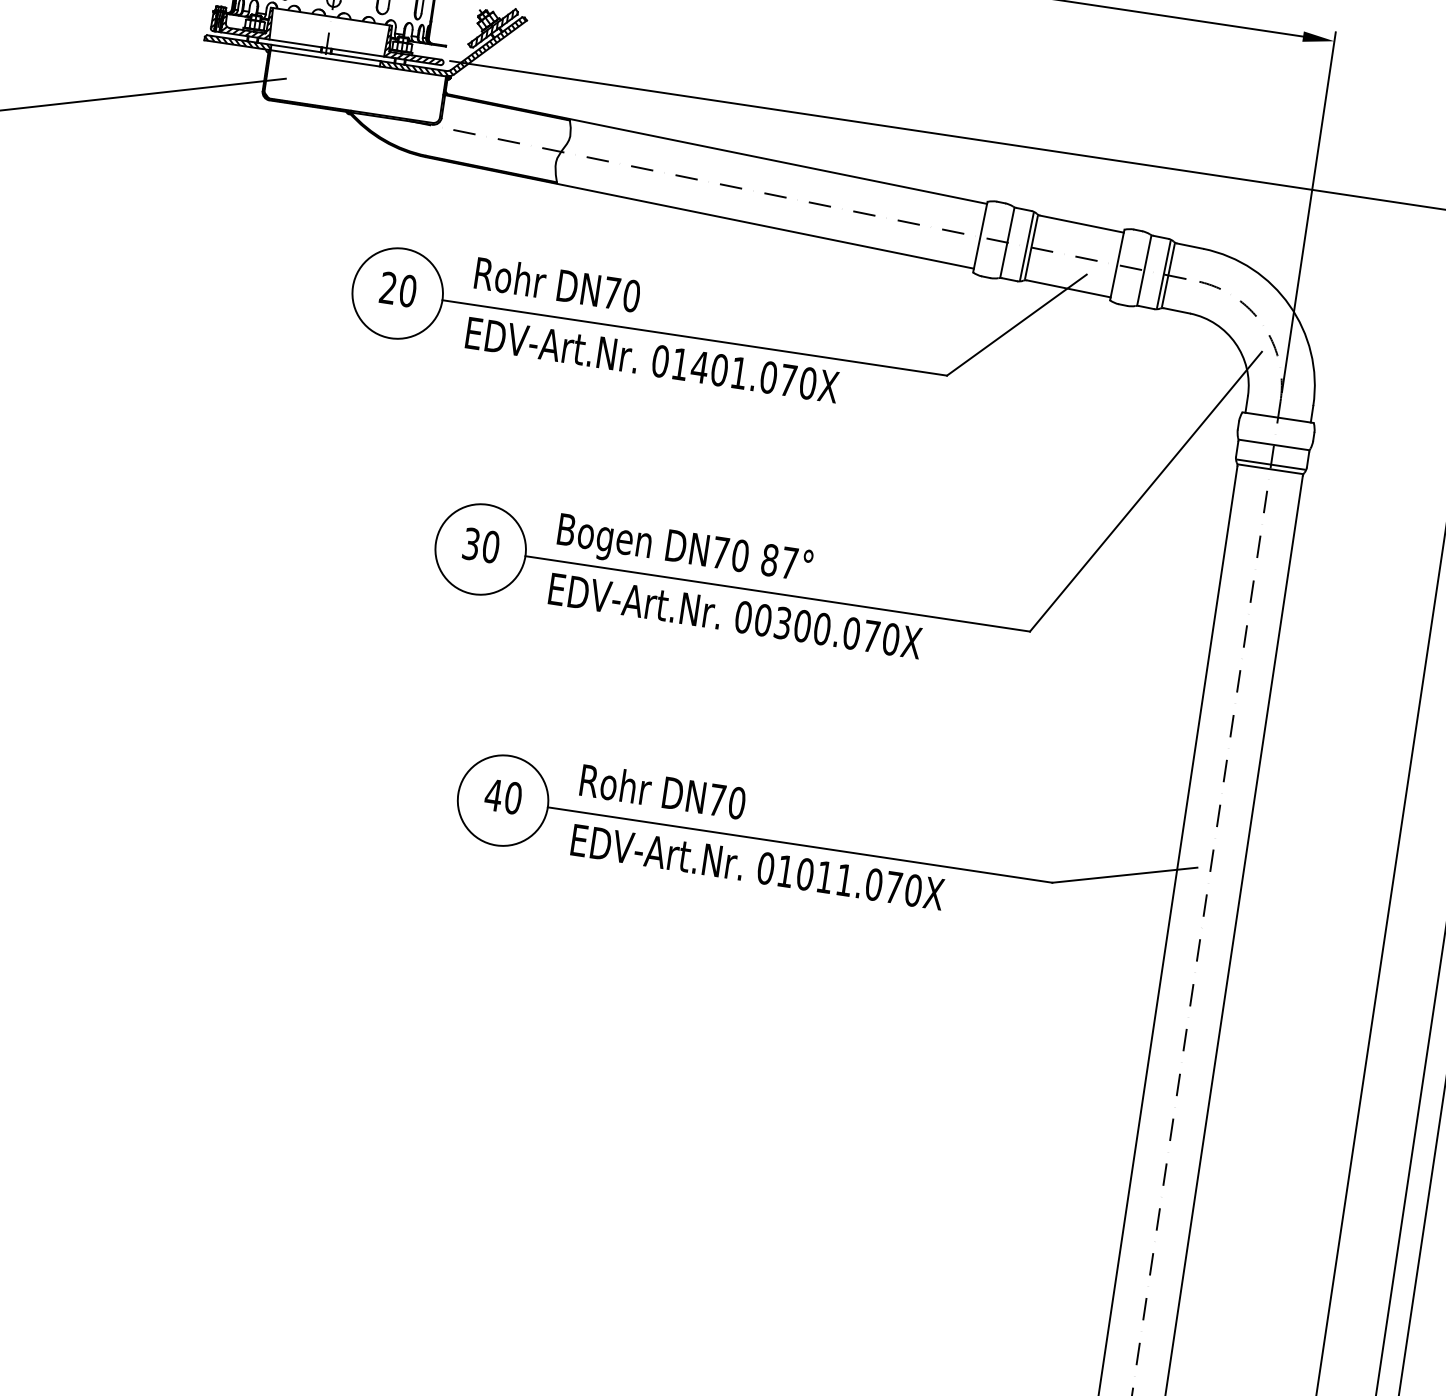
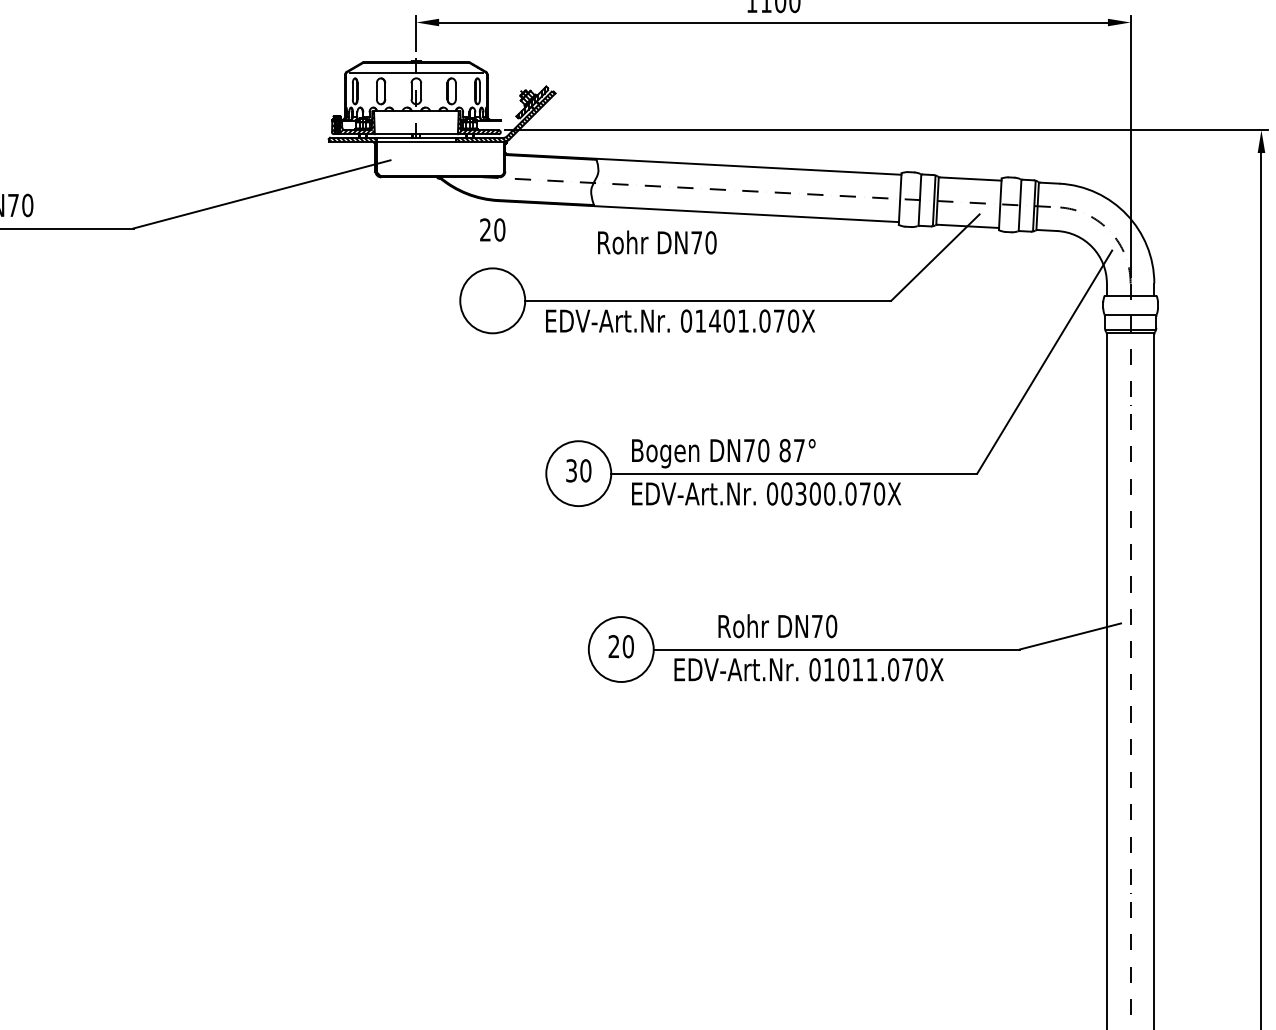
text: (557, 284) -> (657, 242), moved
text: (398, 288) -> (492, 229), moved
text: (662, 792) -> (777, 626), moved
text: (492, 794) -> (613, 646), 40 -> 20

